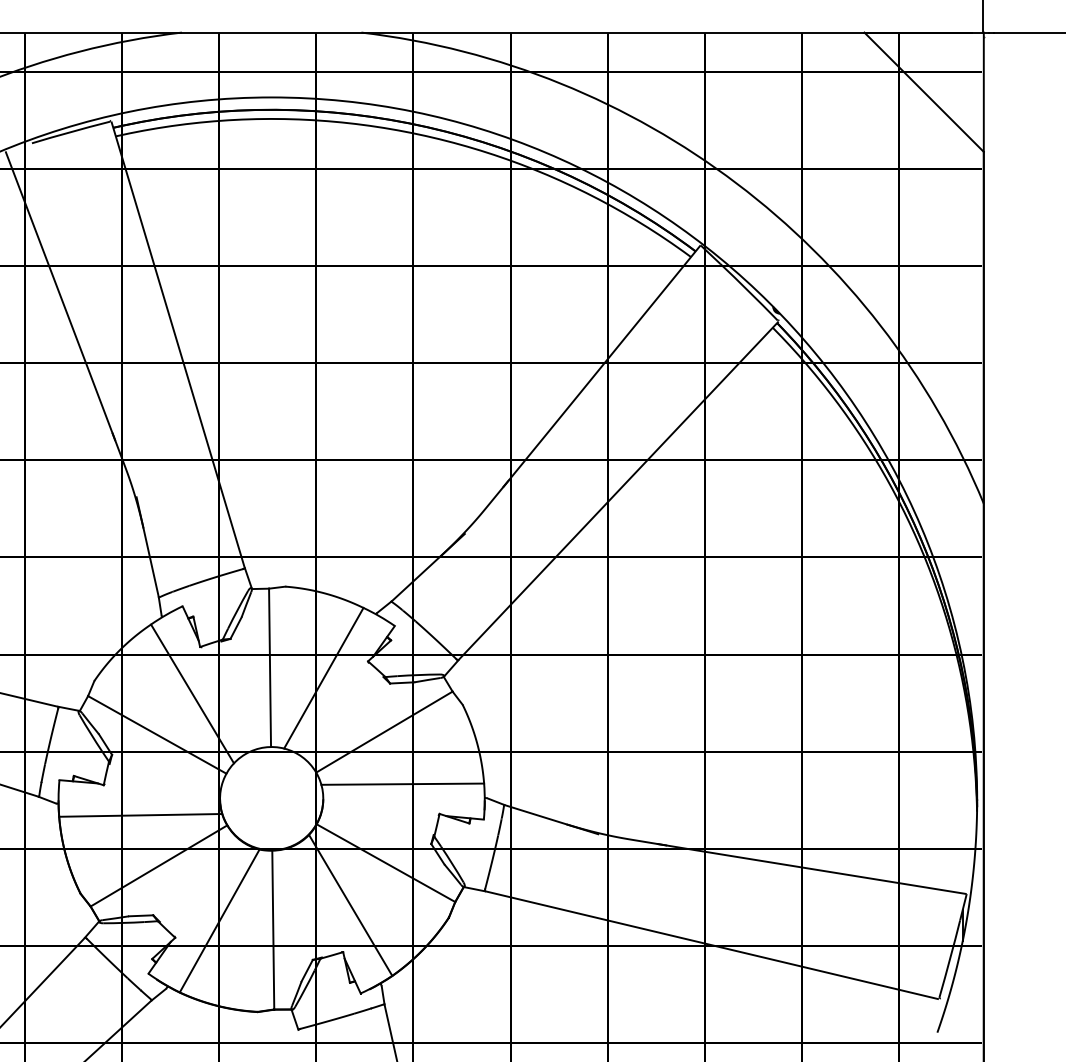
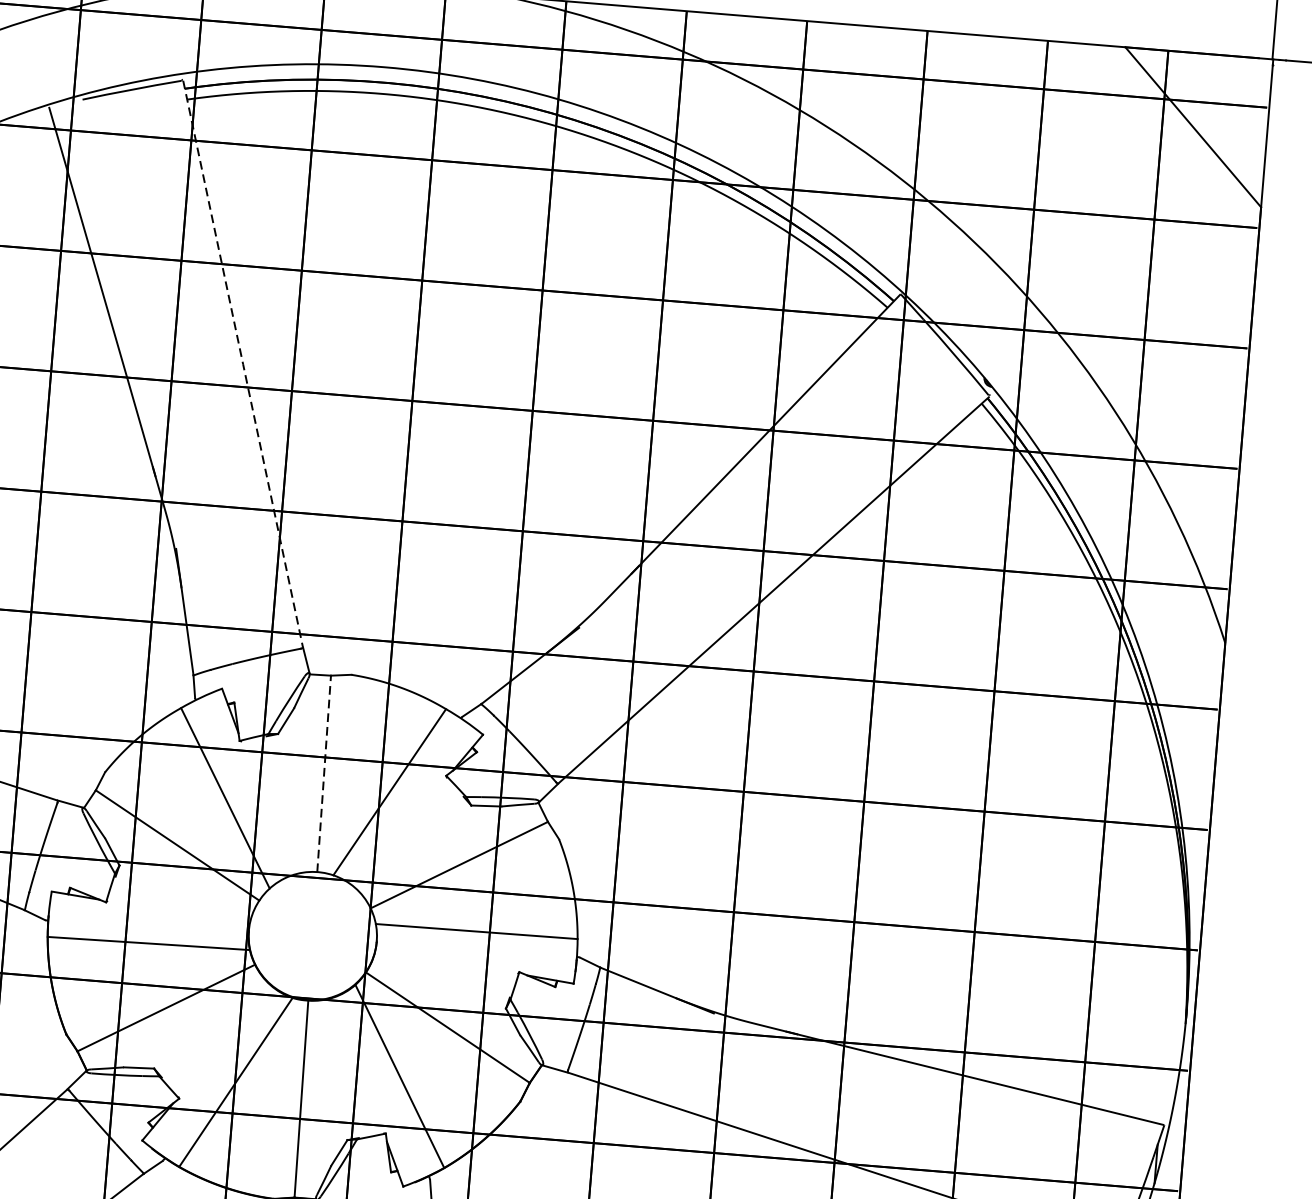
line: (178, 344) -> (243, 363), solid -> dashed
line: (270, 667) -> (324, 773), solid -> dashed

